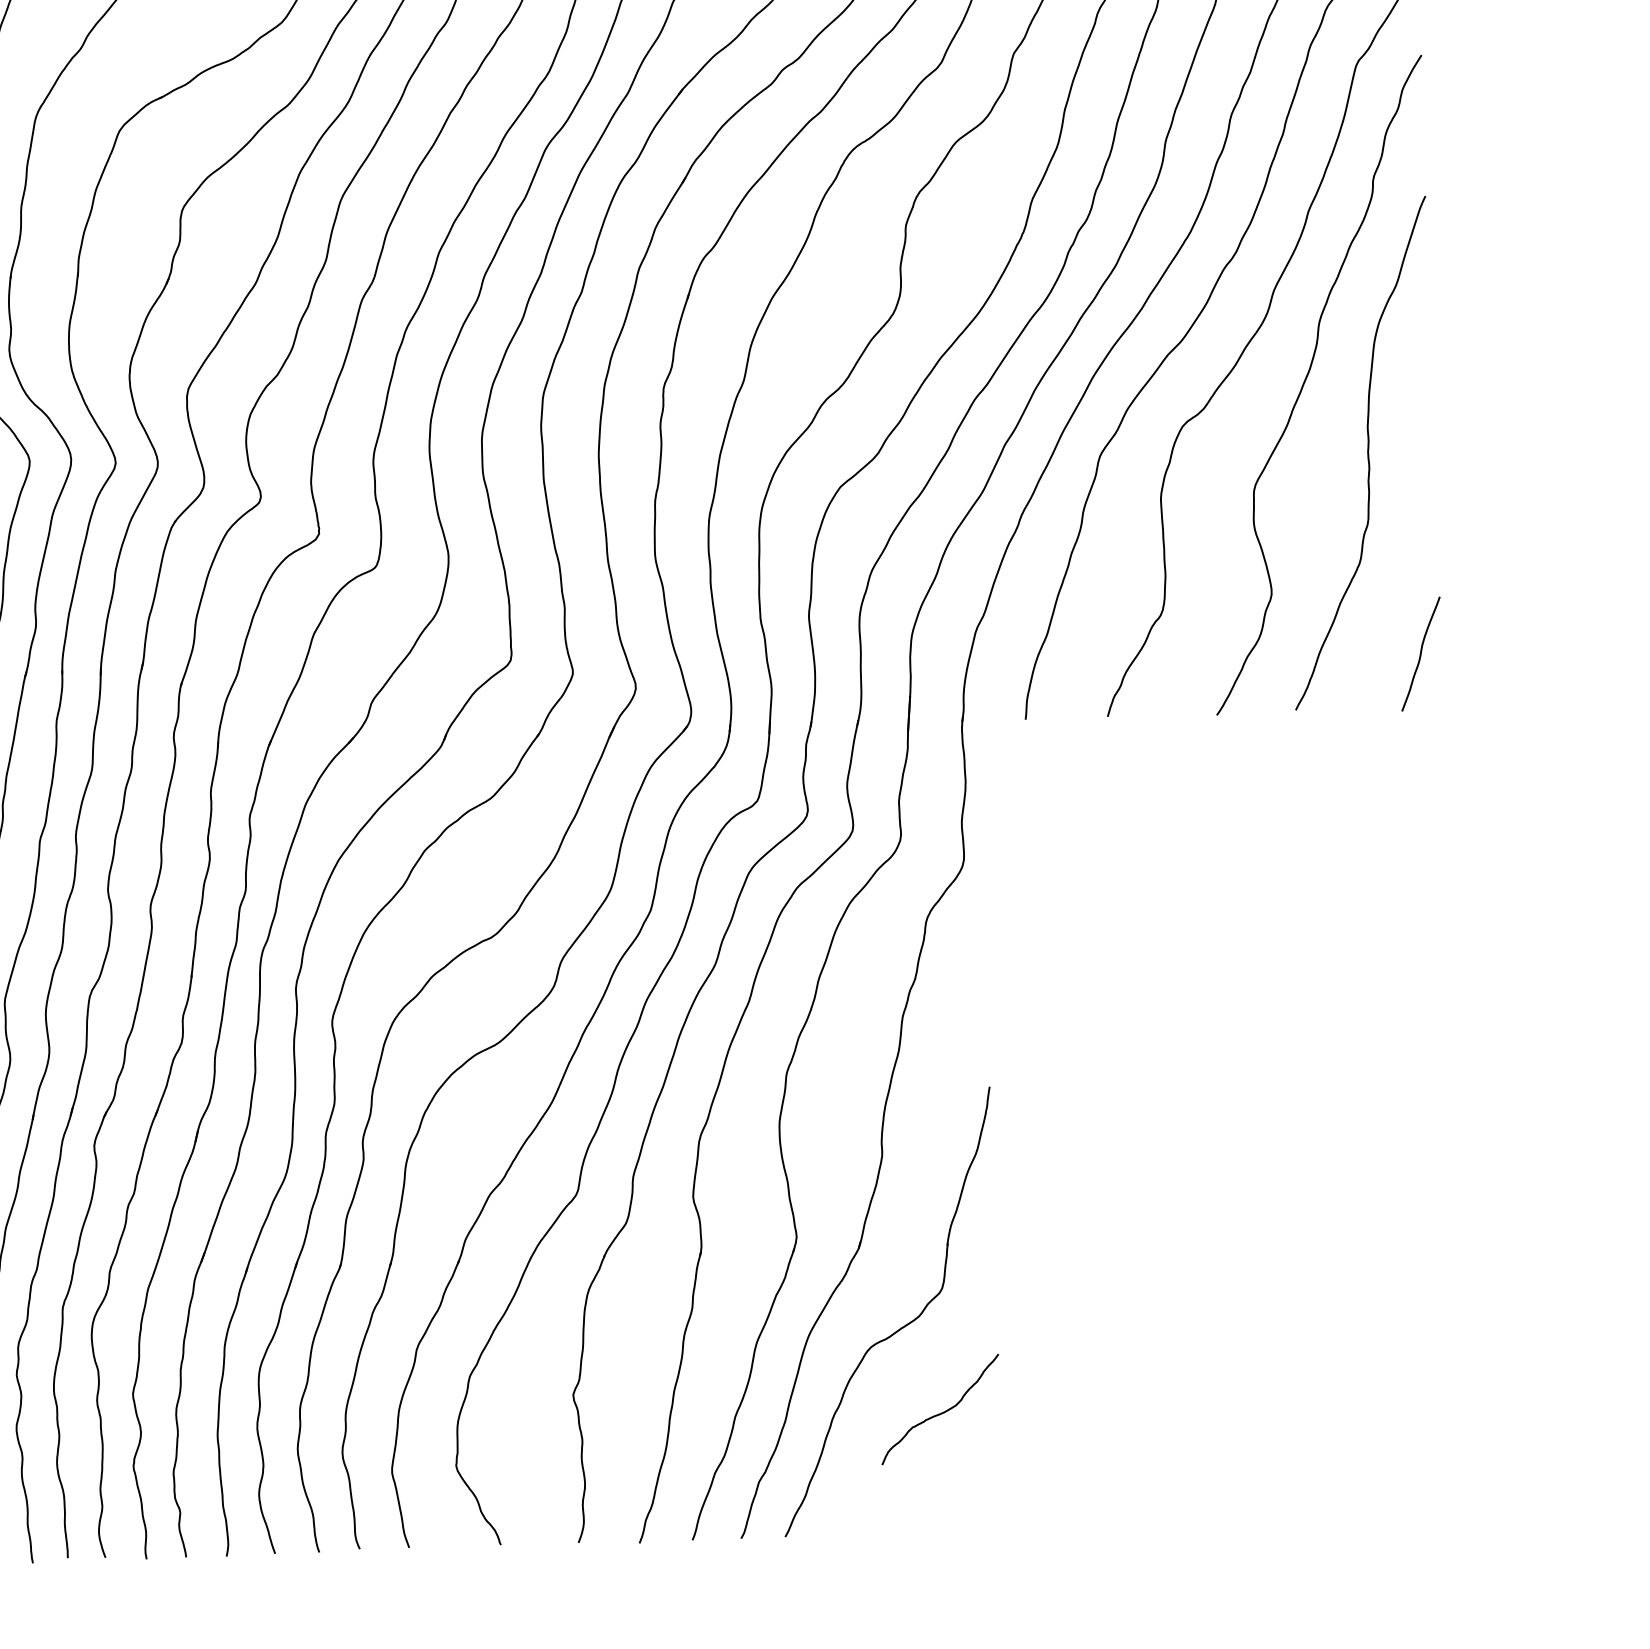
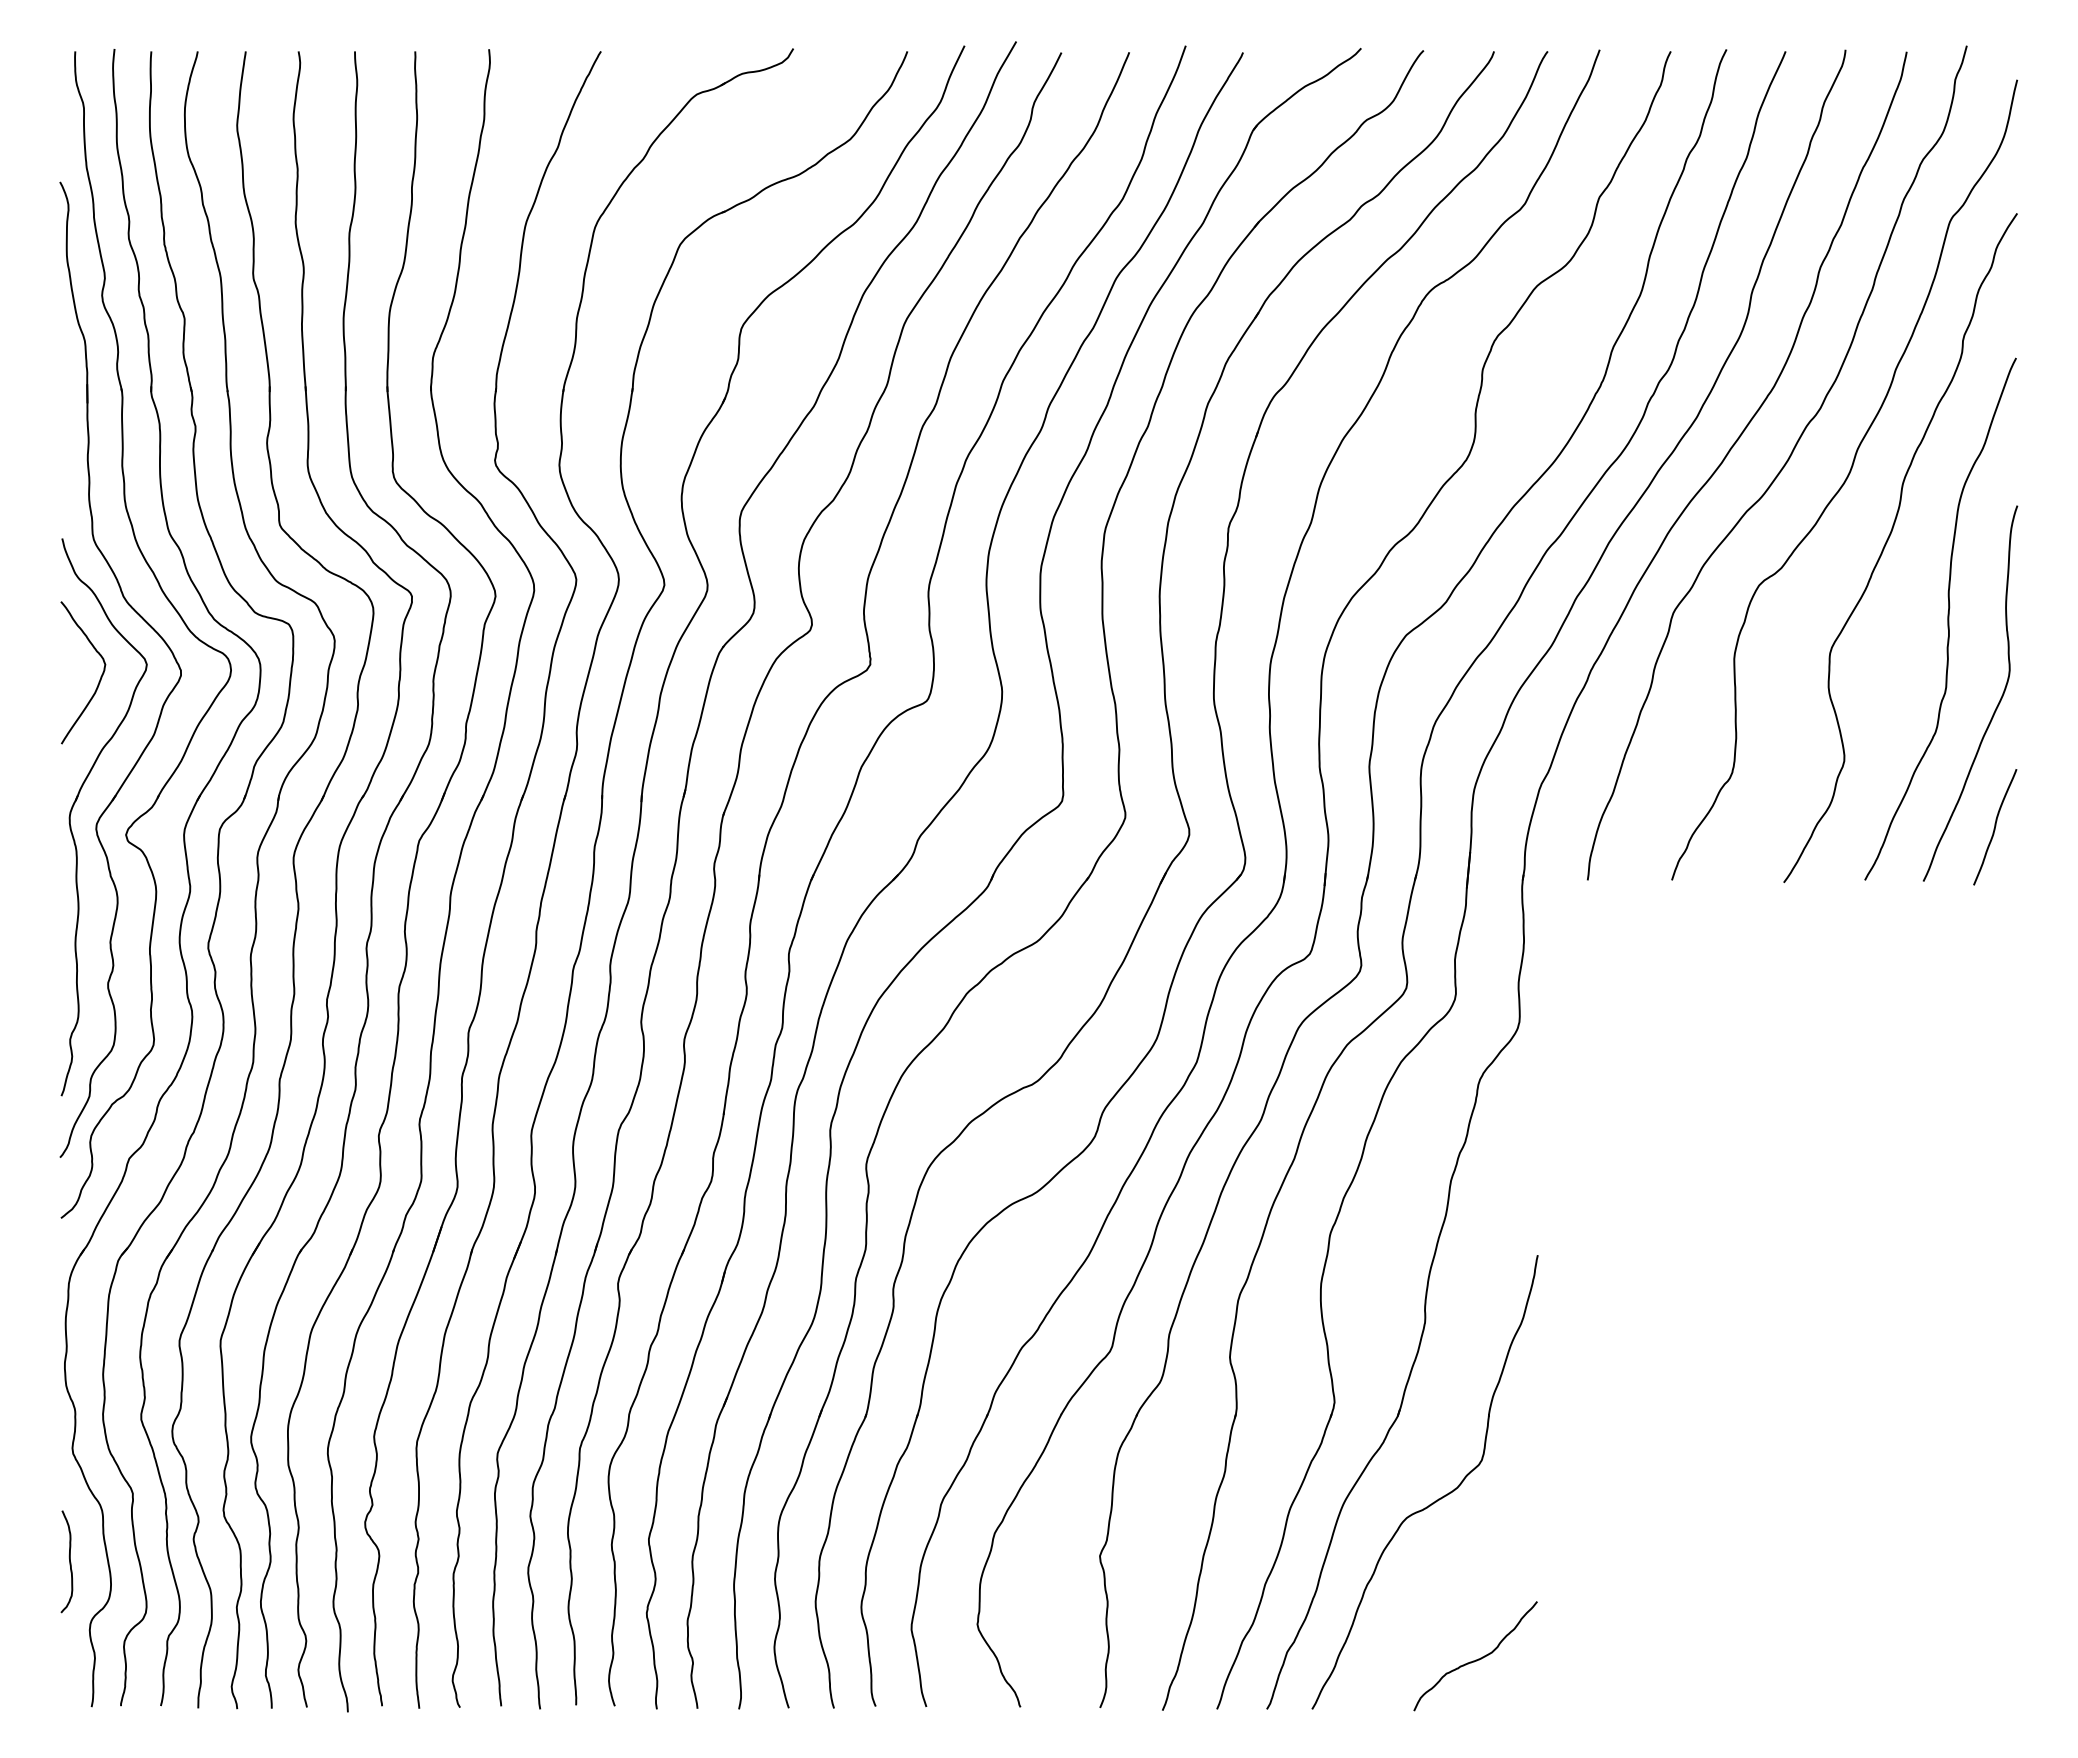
curve: (1418, 536) -> (1996, 706), added
curve: (940, 1412) -> (1475, 1659), moved

